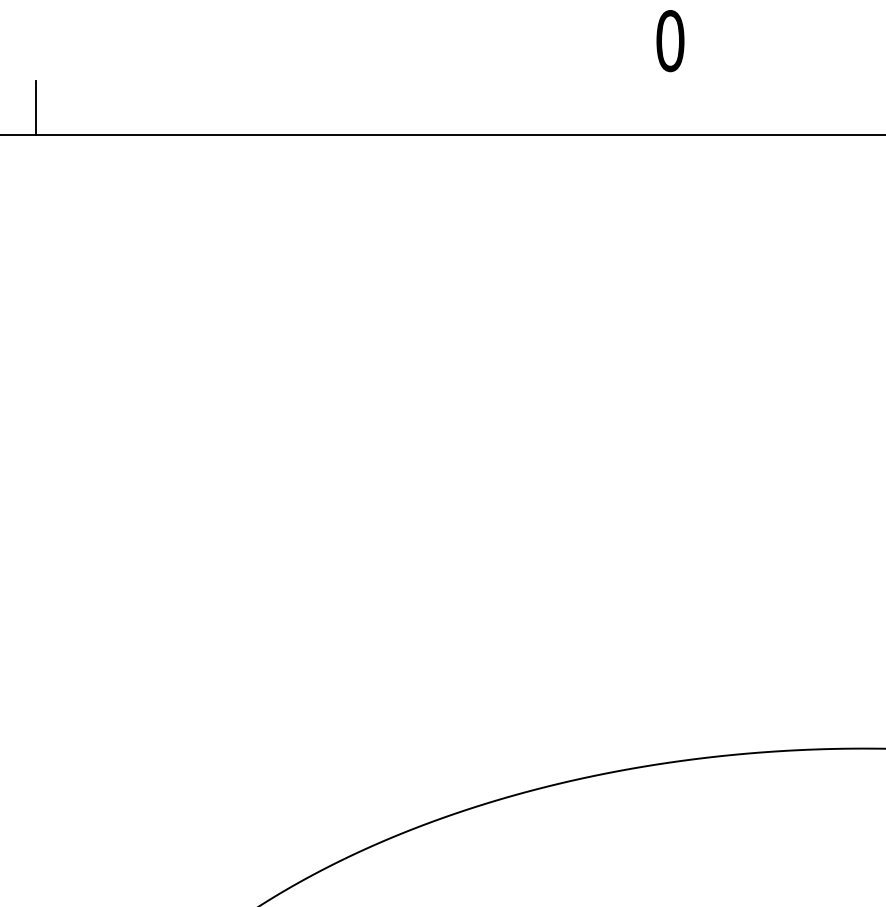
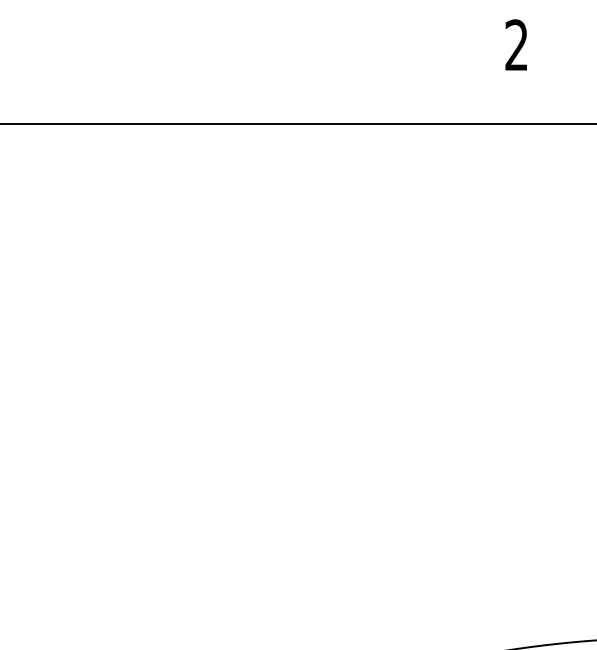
text: (670, 41) -> (516, 45), 0 -> 2

